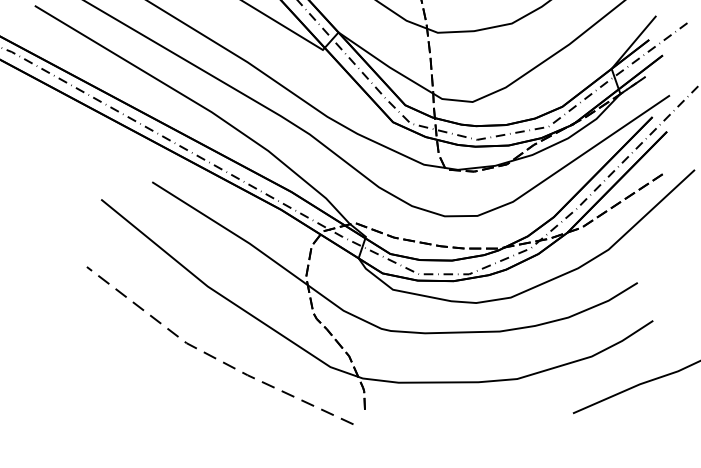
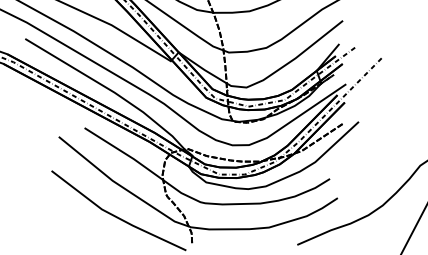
line: (213, 357) -> (115, 216), dashed -> solid

